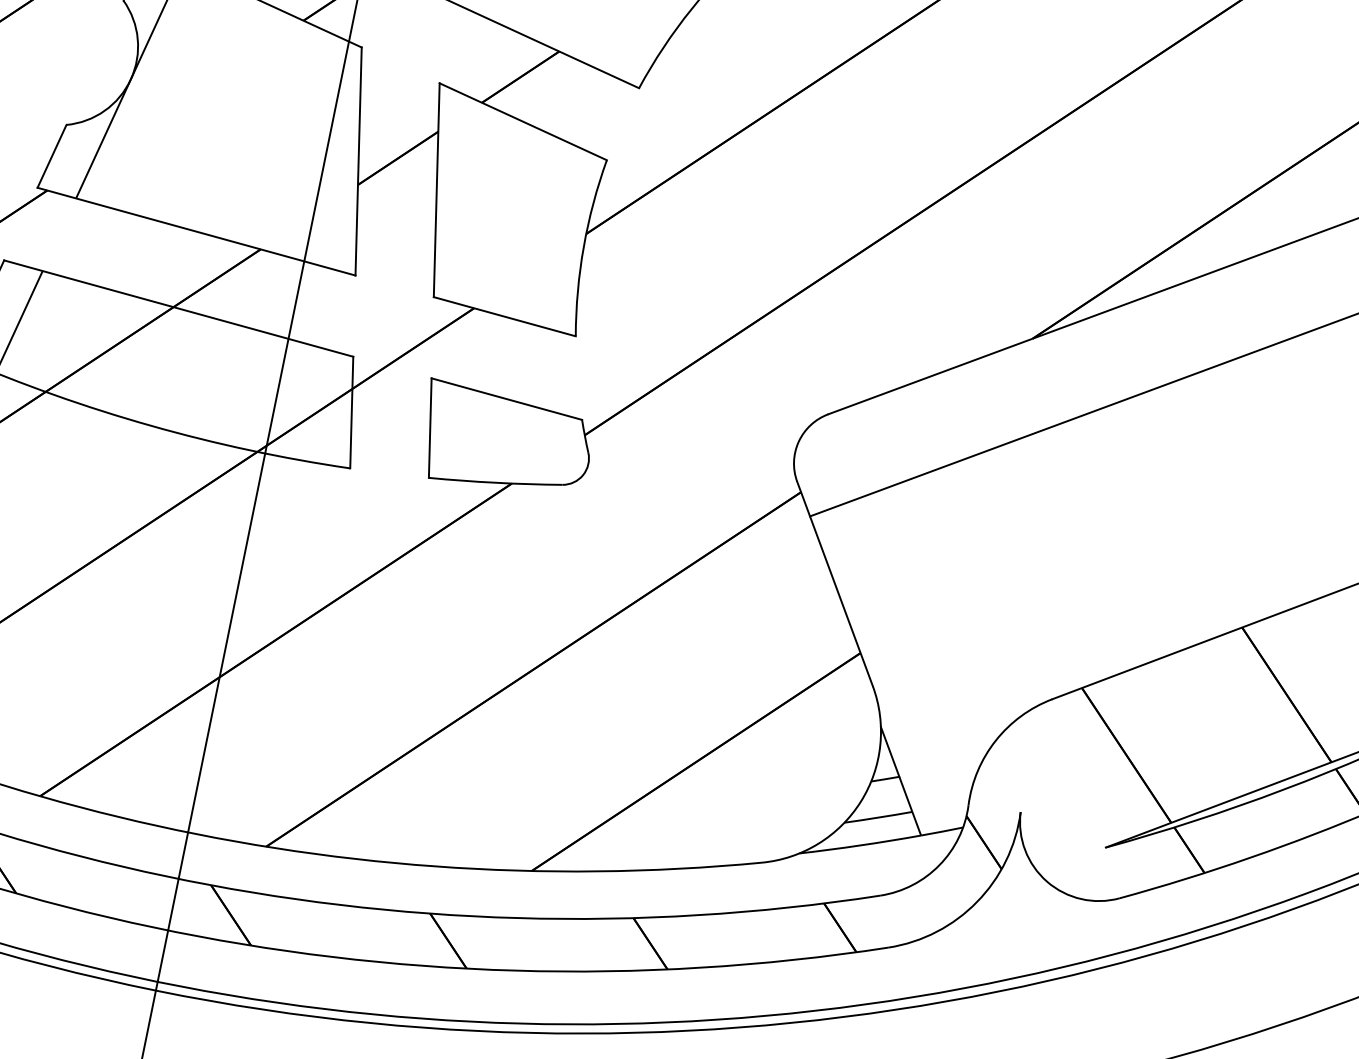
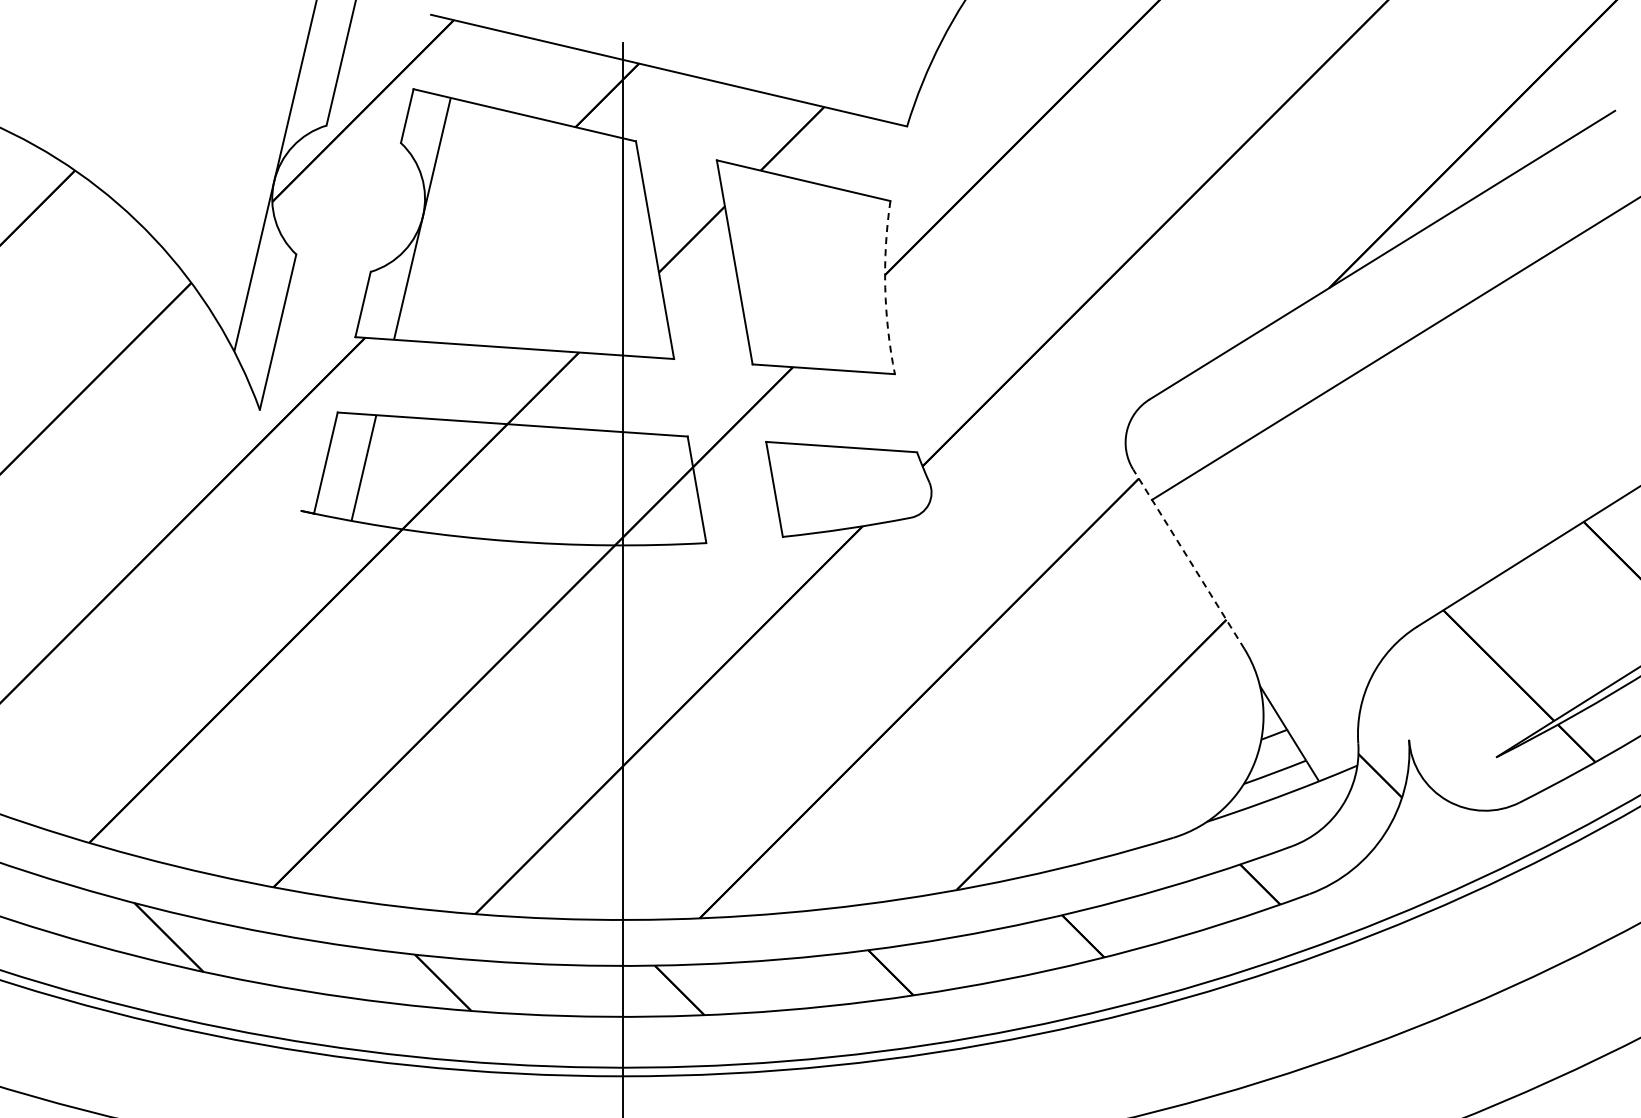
arc: (584, 246) -> (885, 287), solid -> dashed
line: (834, 584) -> (1188, 559), solid -> dashed

